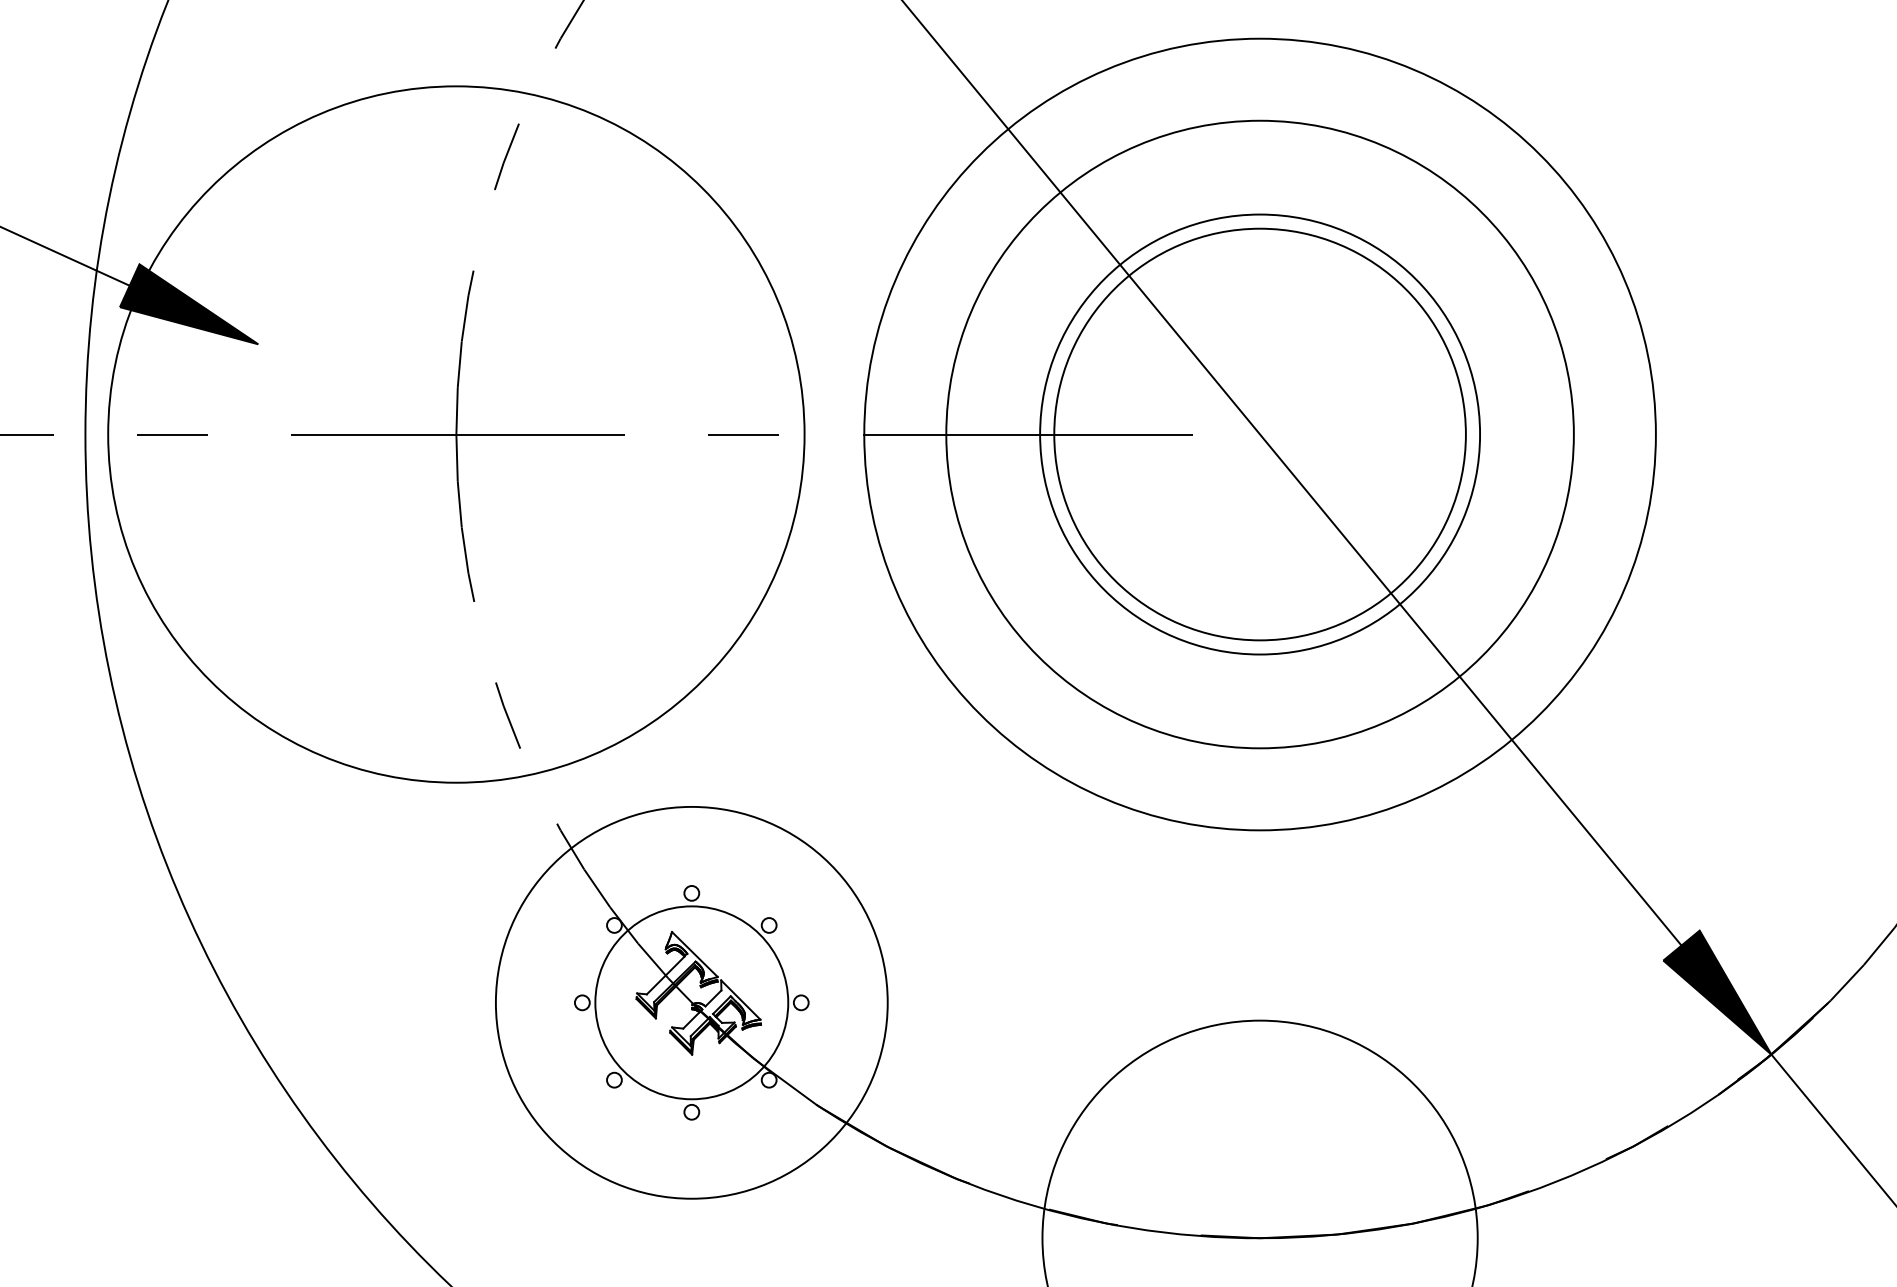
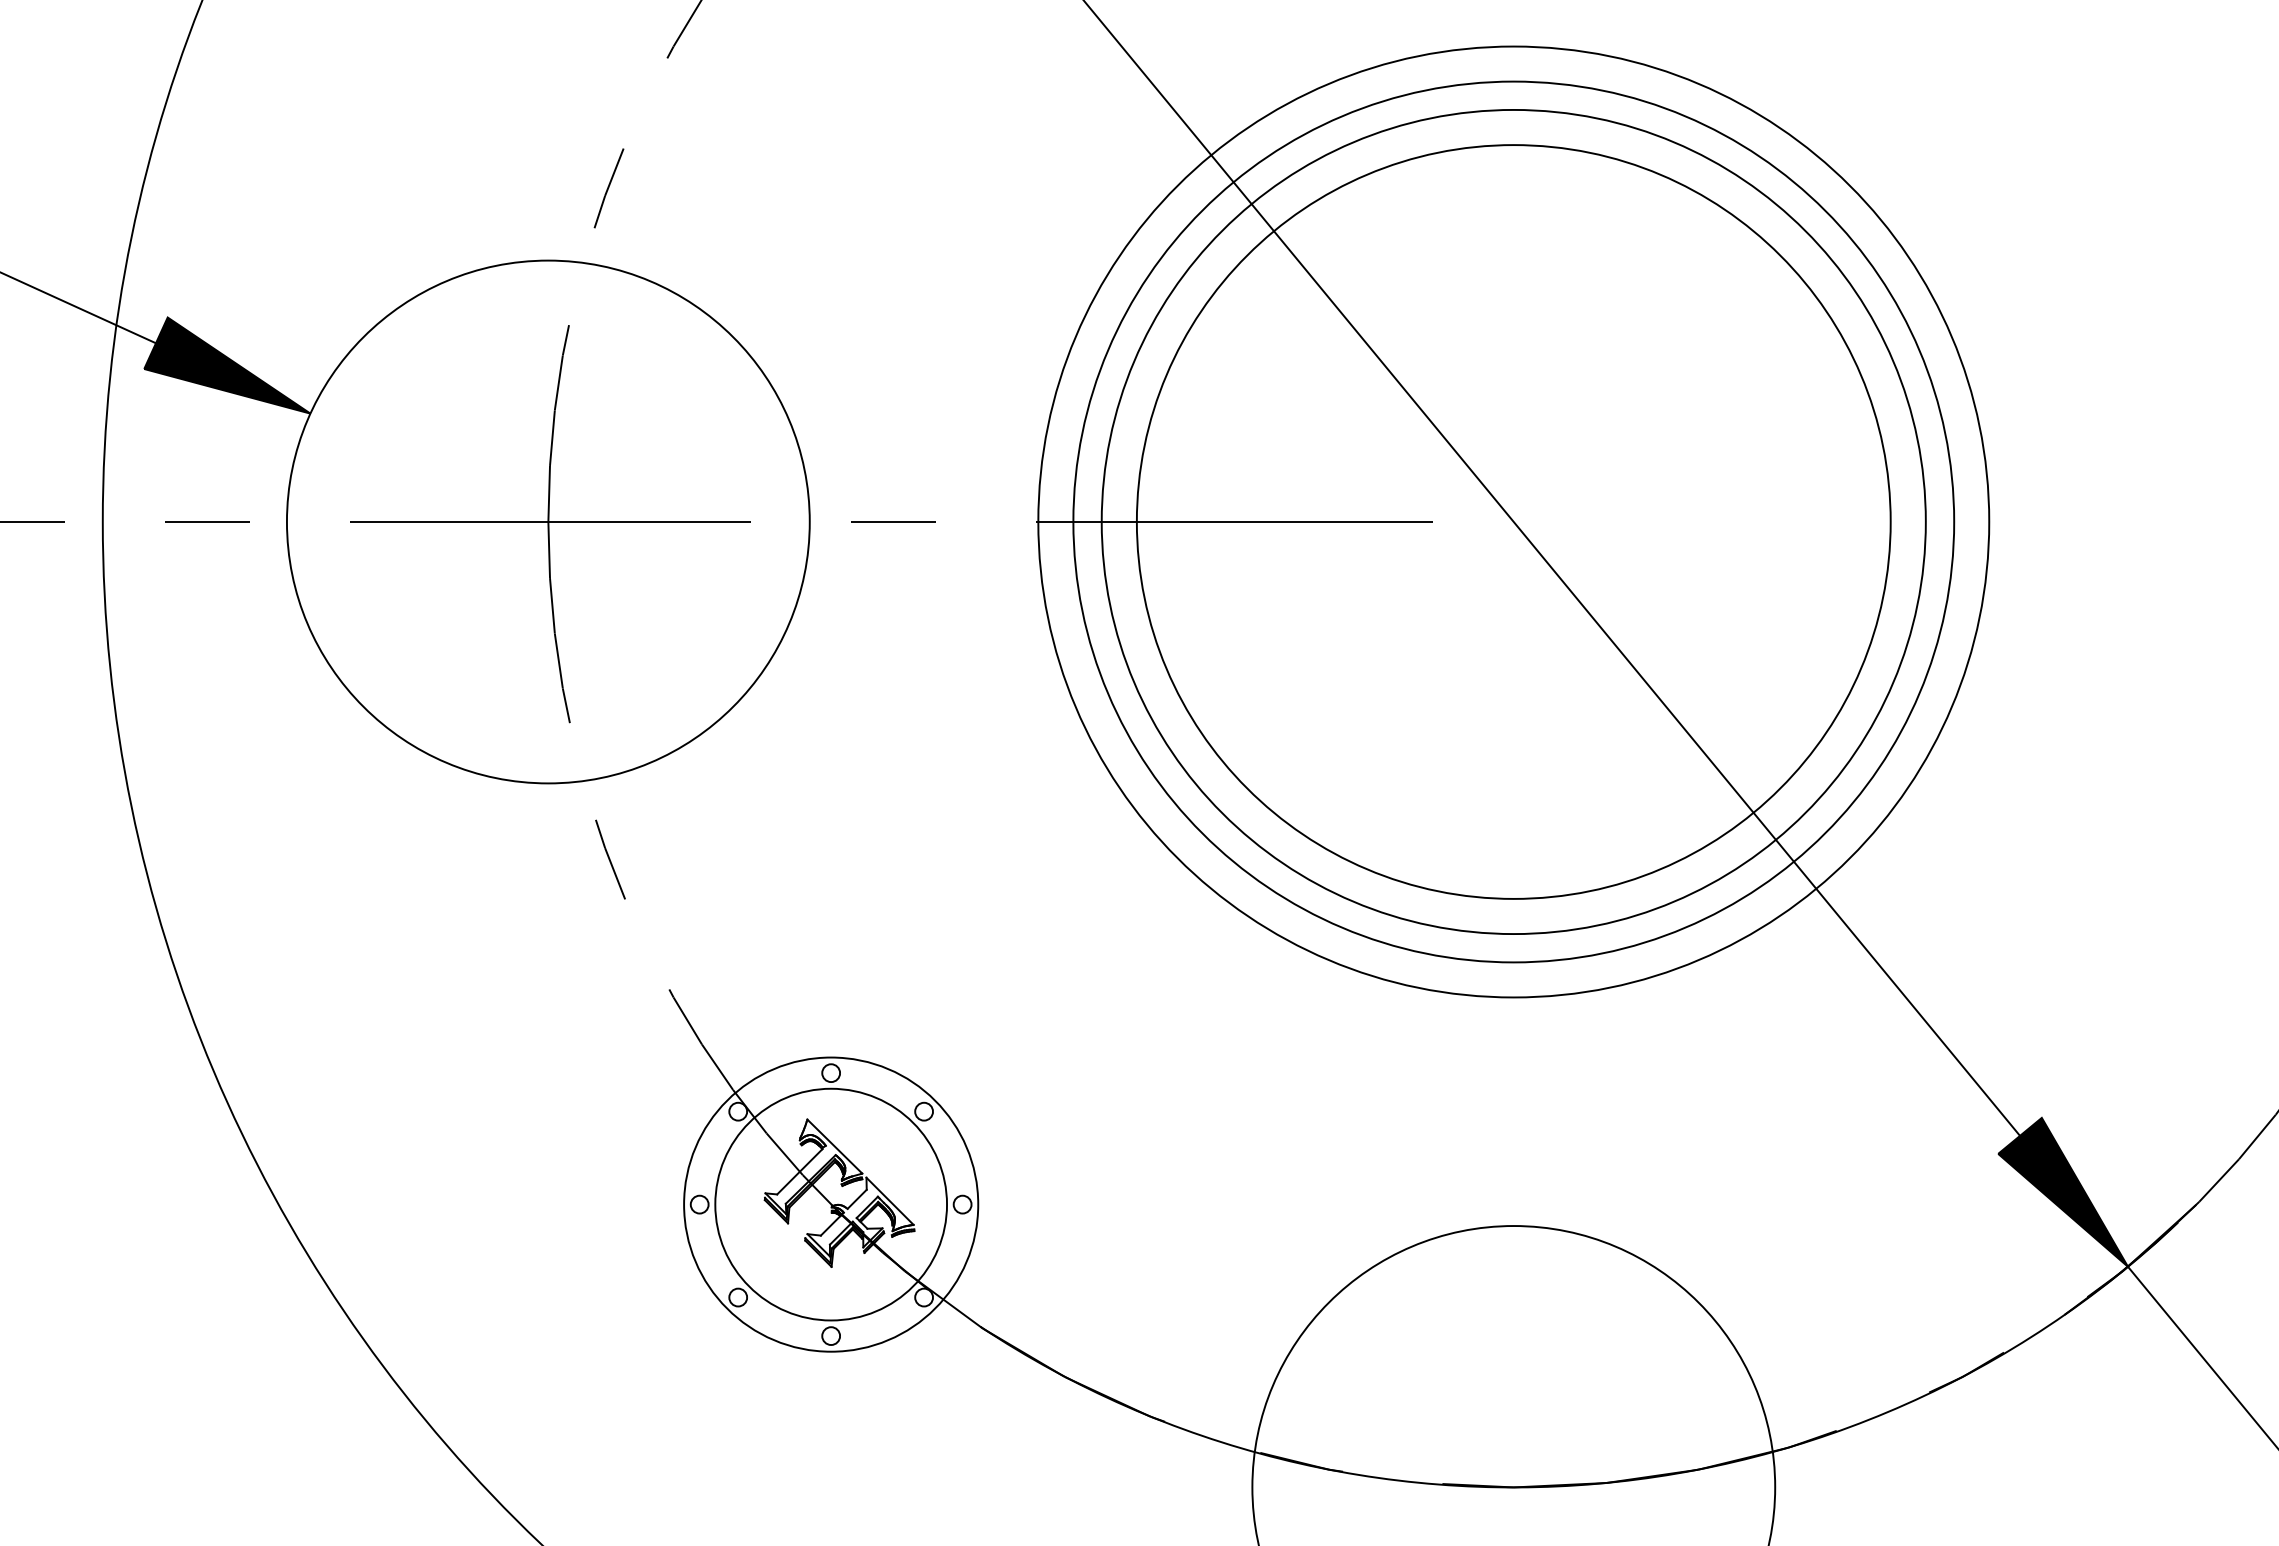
circle: (455, 434) -> (547, 521), size x0.62
circle: (1259, 434) -> (1513, 521), size x1.67
circle: (1259, 434) -> (1513, 521), size x1.67
circle: (692, 1002) -> (831, 1204), size x0.62

